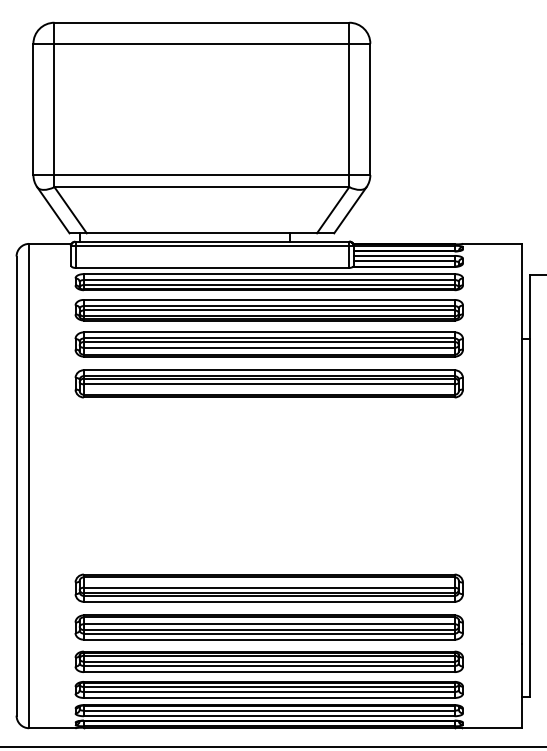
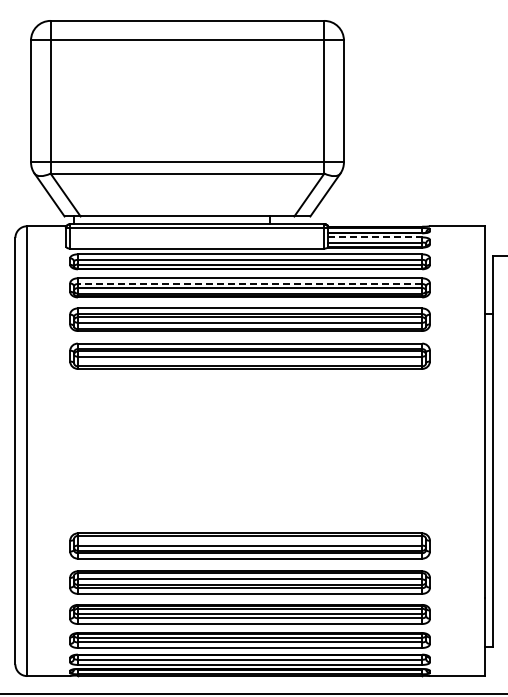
line: (404, 255) -> (375, 237), solid -> dashed
line: (268, 305) -> (249, 283), solid -> dashed

